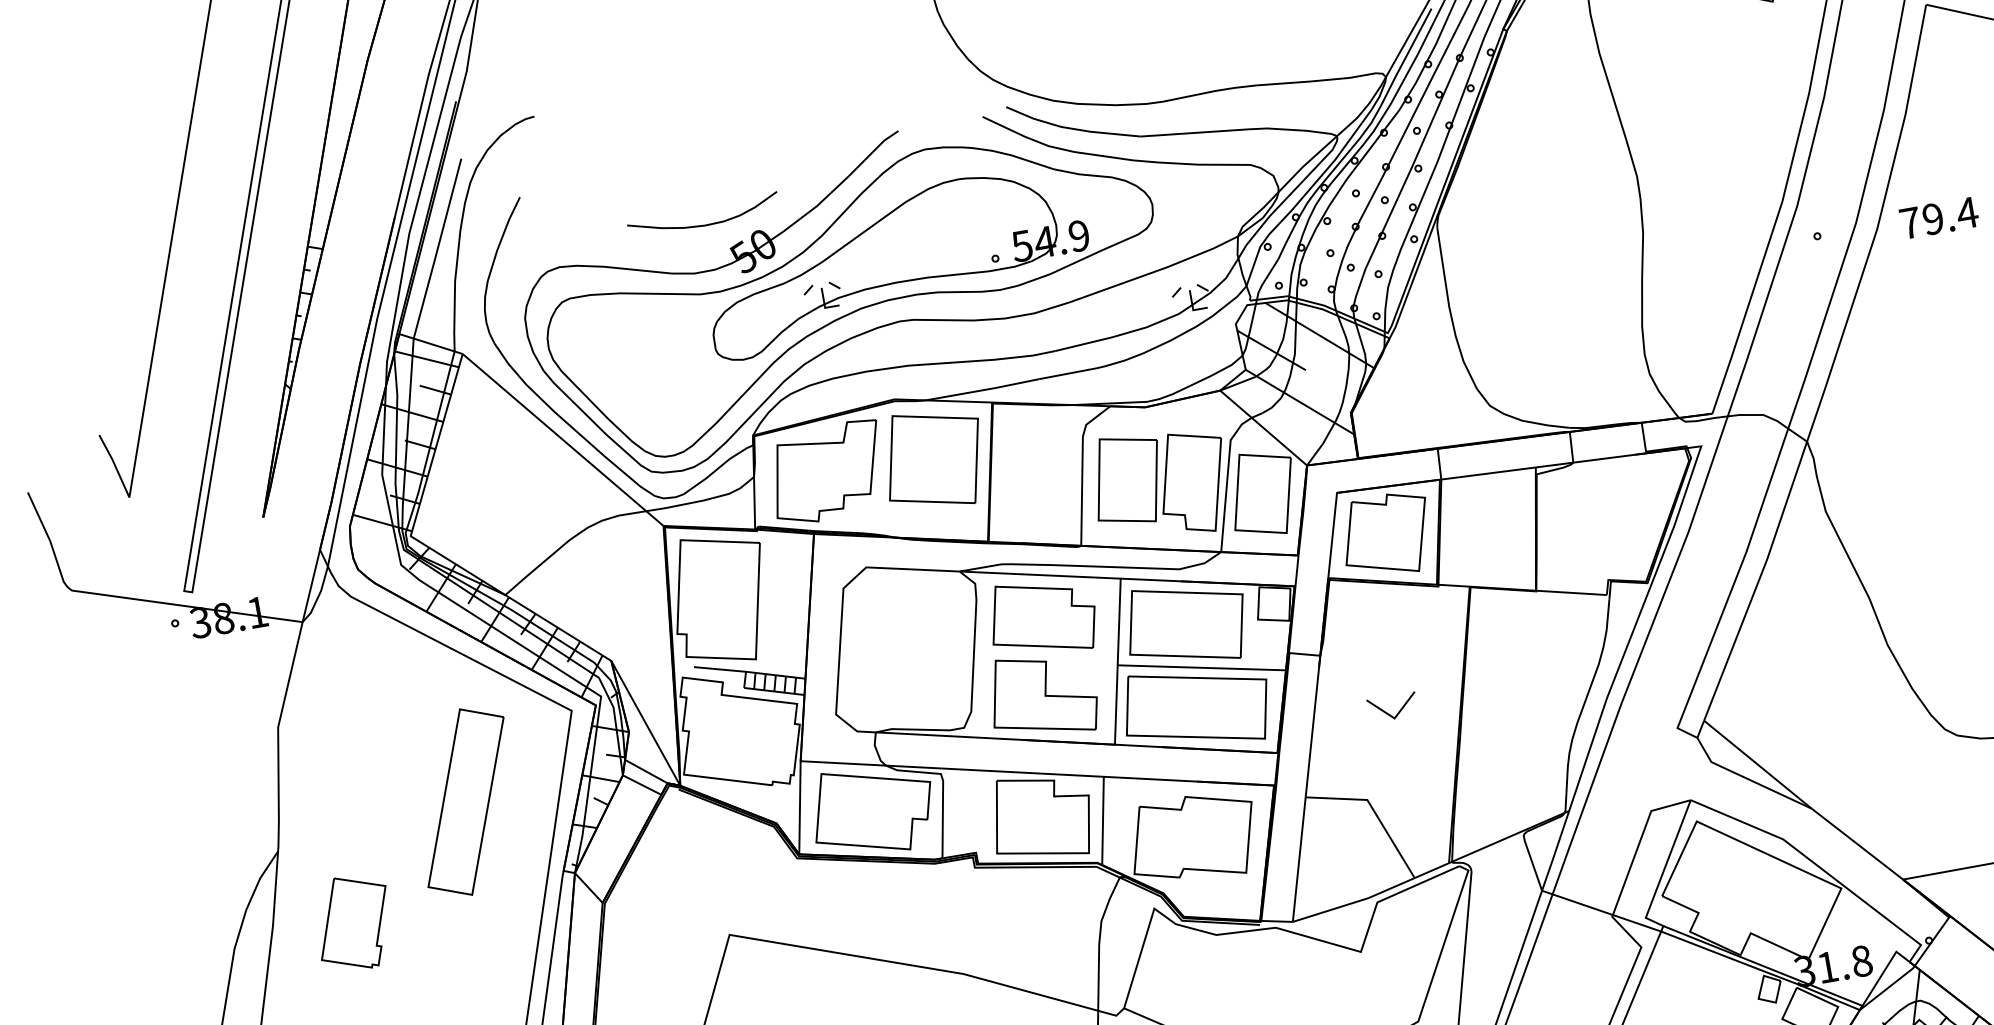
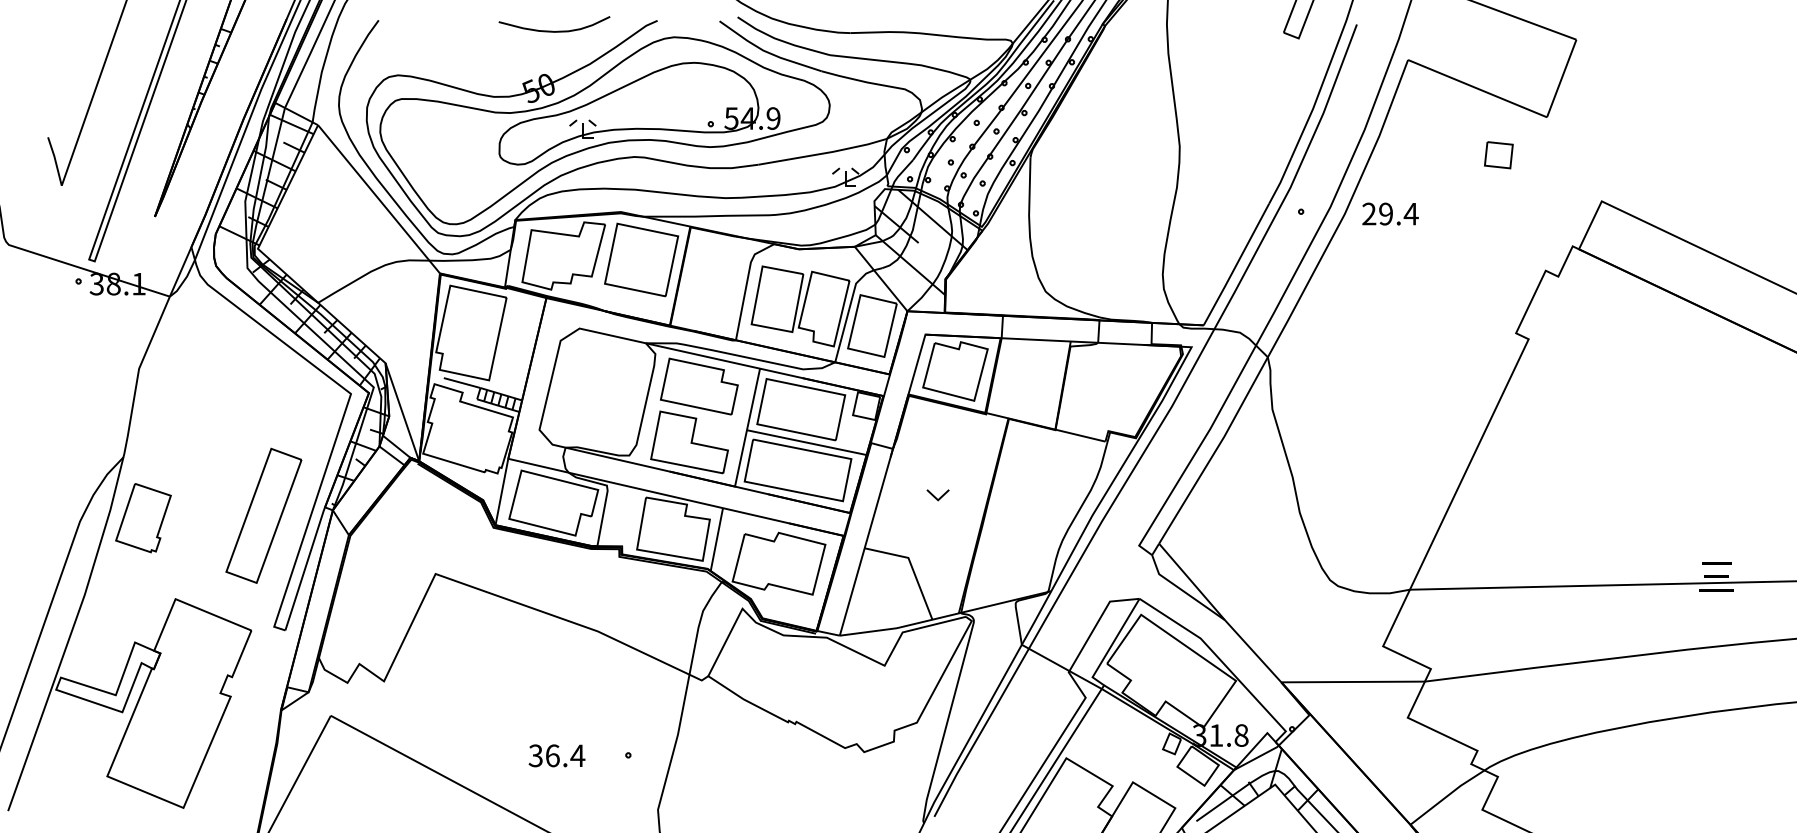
text: (1910, 222) -> (1369, 213), 79.4 -> 29.4
curve: (702, 224) -> (552, 30), moved
part: (1391, 708) -> (937, 495), size x0.62
part: (465, 801) -> (263, 515), moved
part: (353, 923) -> (143, 518), moved

